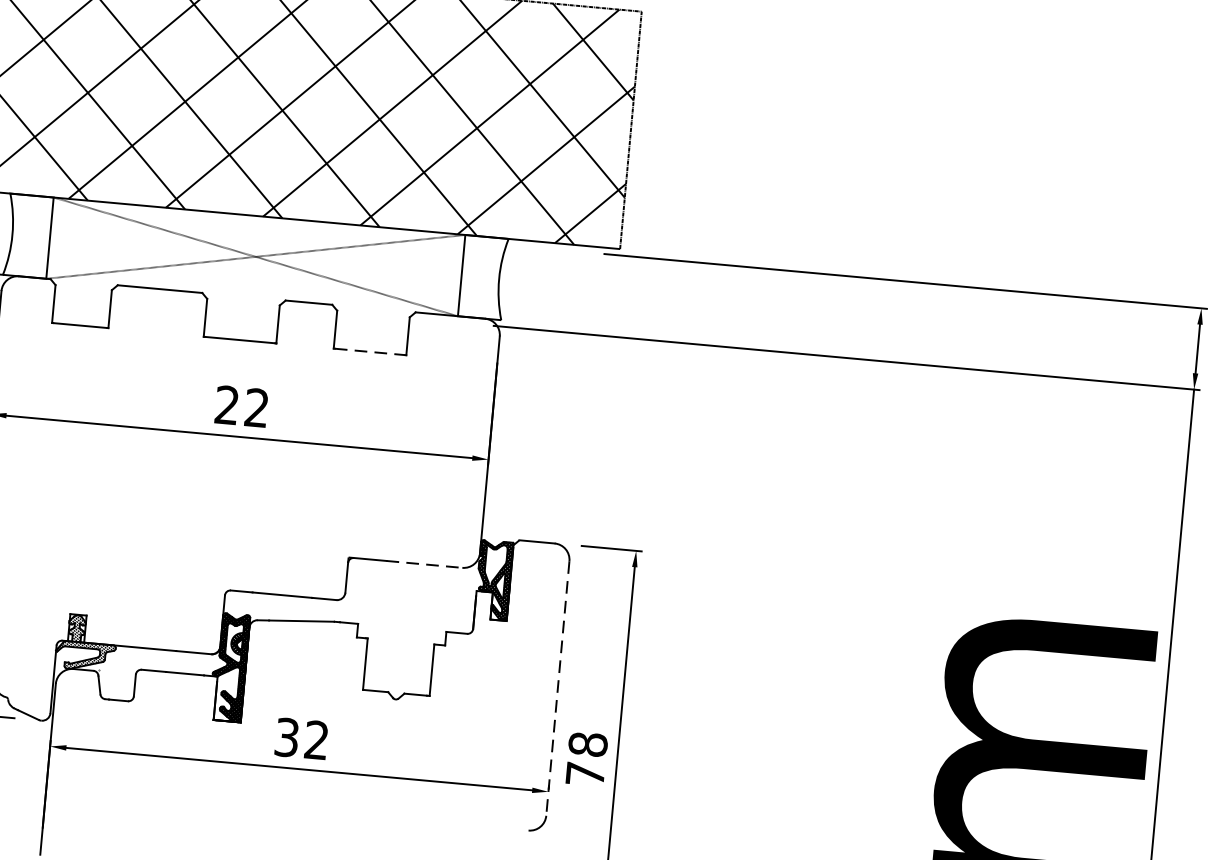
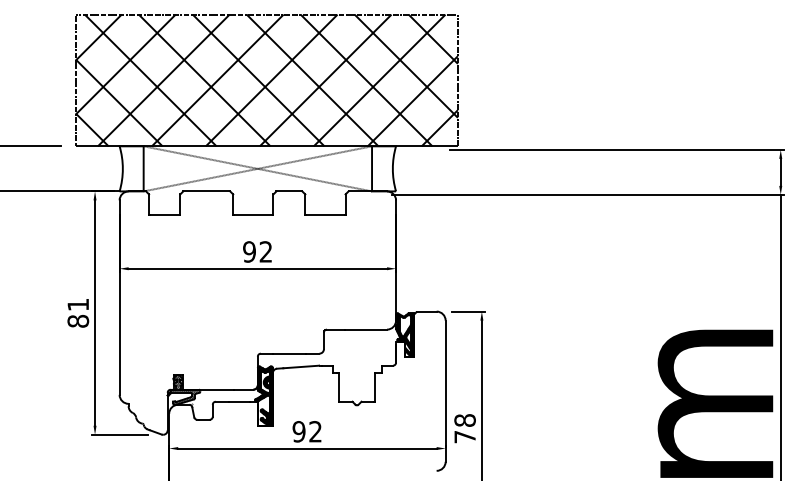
line: (370, 352) -> (325, 215), dashed -> solid
text: (227, 404) -> (249, 251), 22 -> 92
line: (425, 564) -> (366, 329), dashed -> solid
line: (557, 688) -> (445, 391), dashed -> solid
text: (286, 736) -> (298, 431), 32 -> 92

